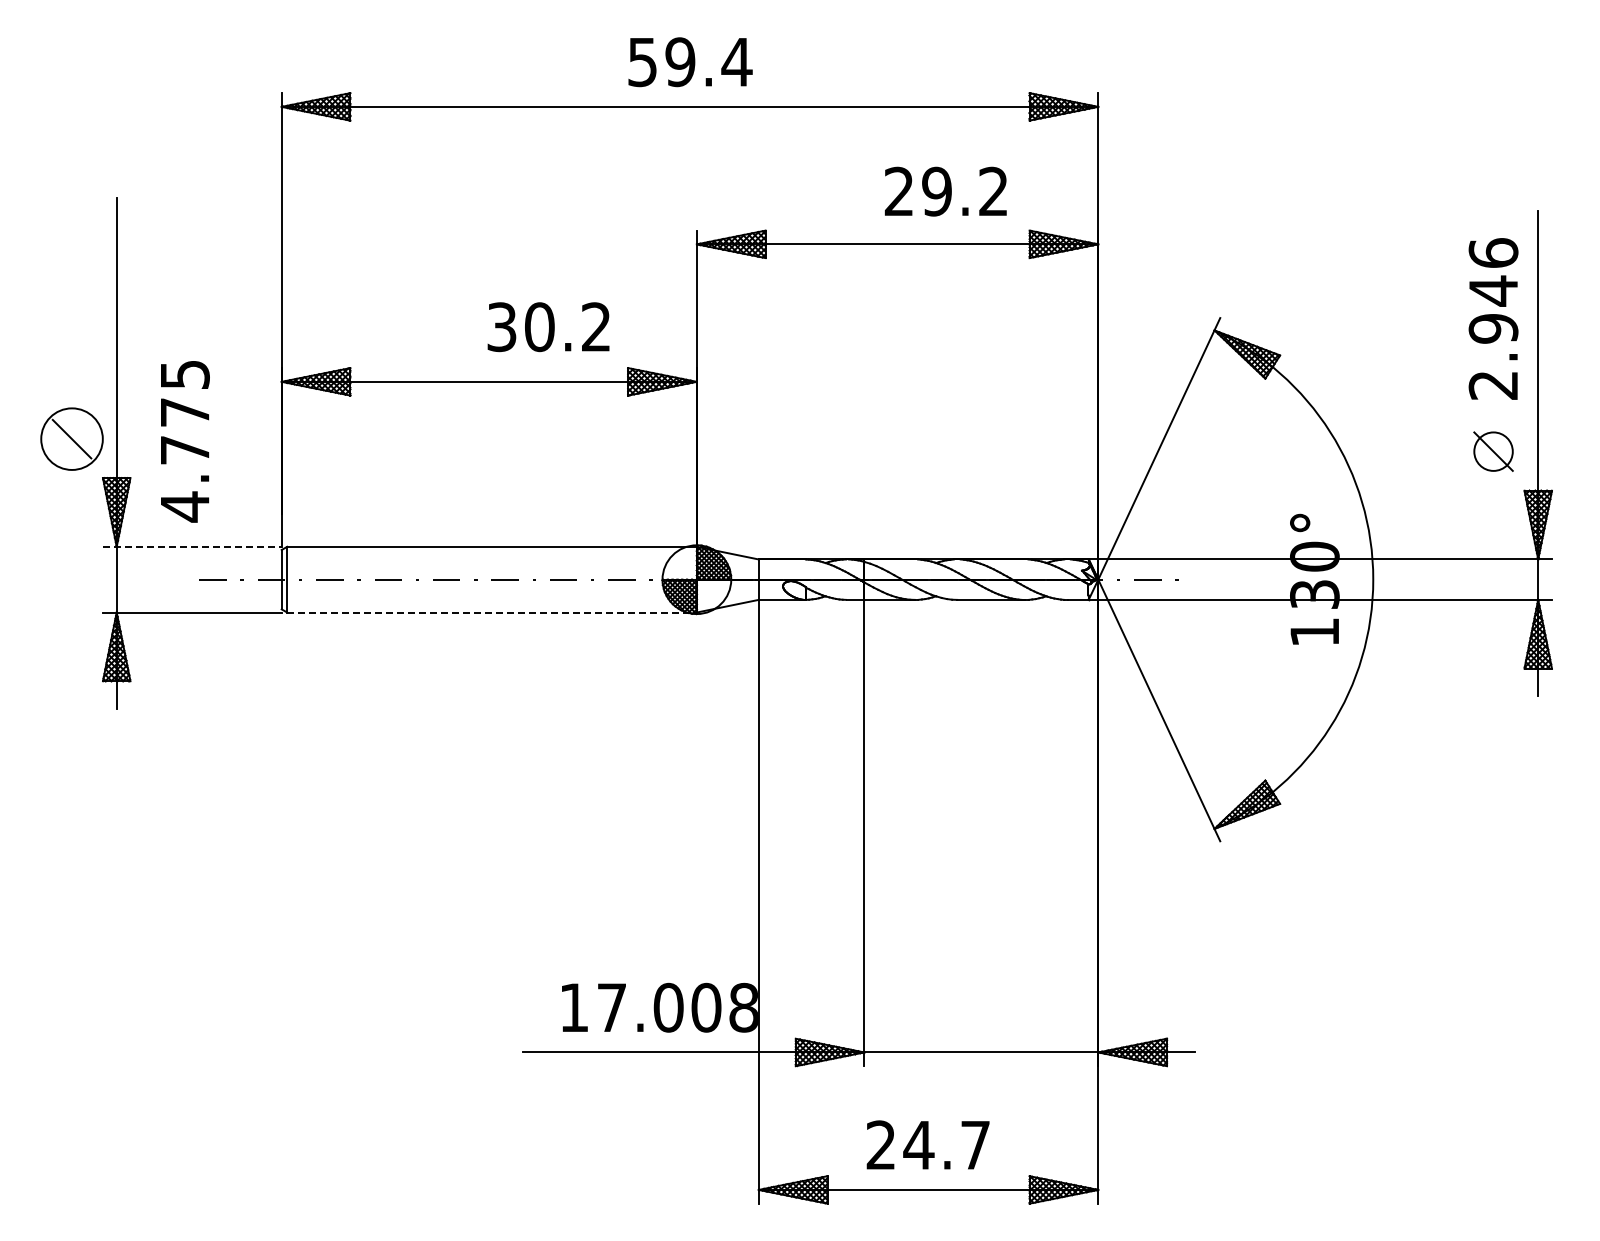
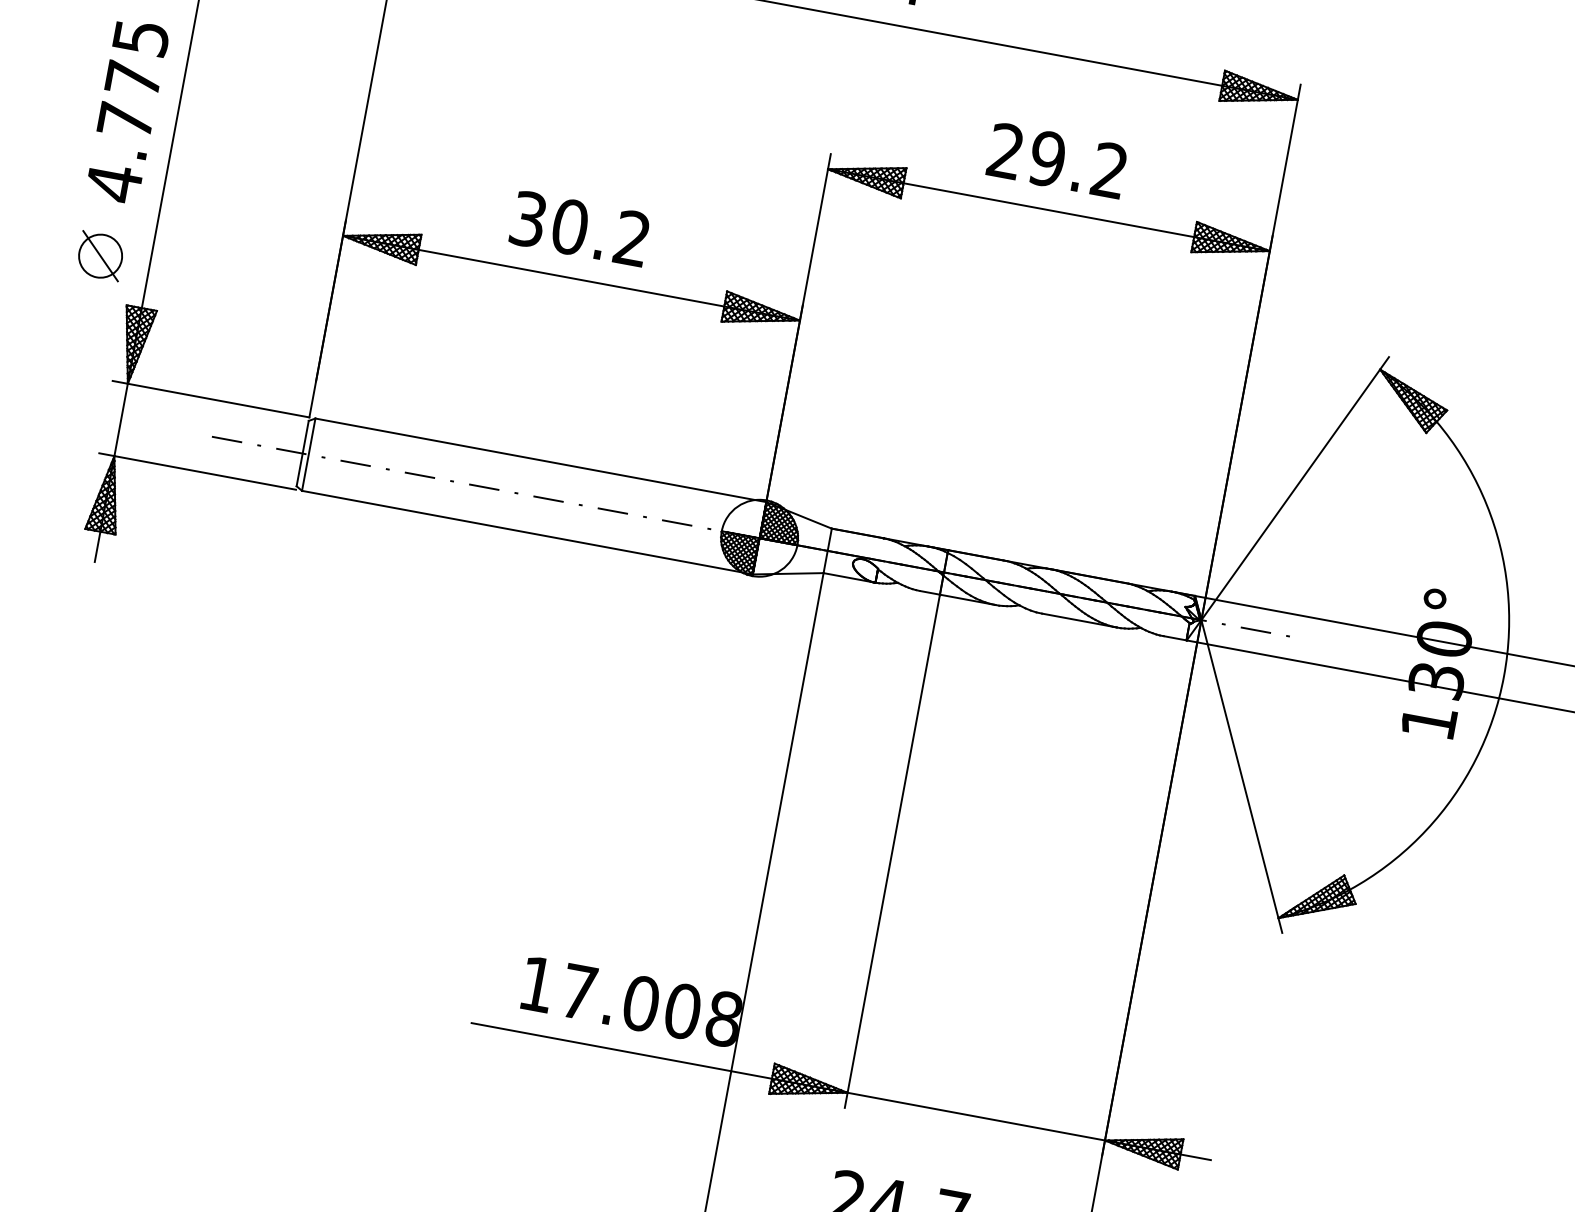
text: (945, 191) -> (1056, 160), moved
text: (548, 327) -> (579, 229), moved
circle: (71, 438) -> (100, 255), size x0.62
text: (185, 441) -> (127, 111), moved
line: (192, 546) -> (211, 398), dashed -> solid
line: (492, 612) -> (527, 532), dashed -> solid

